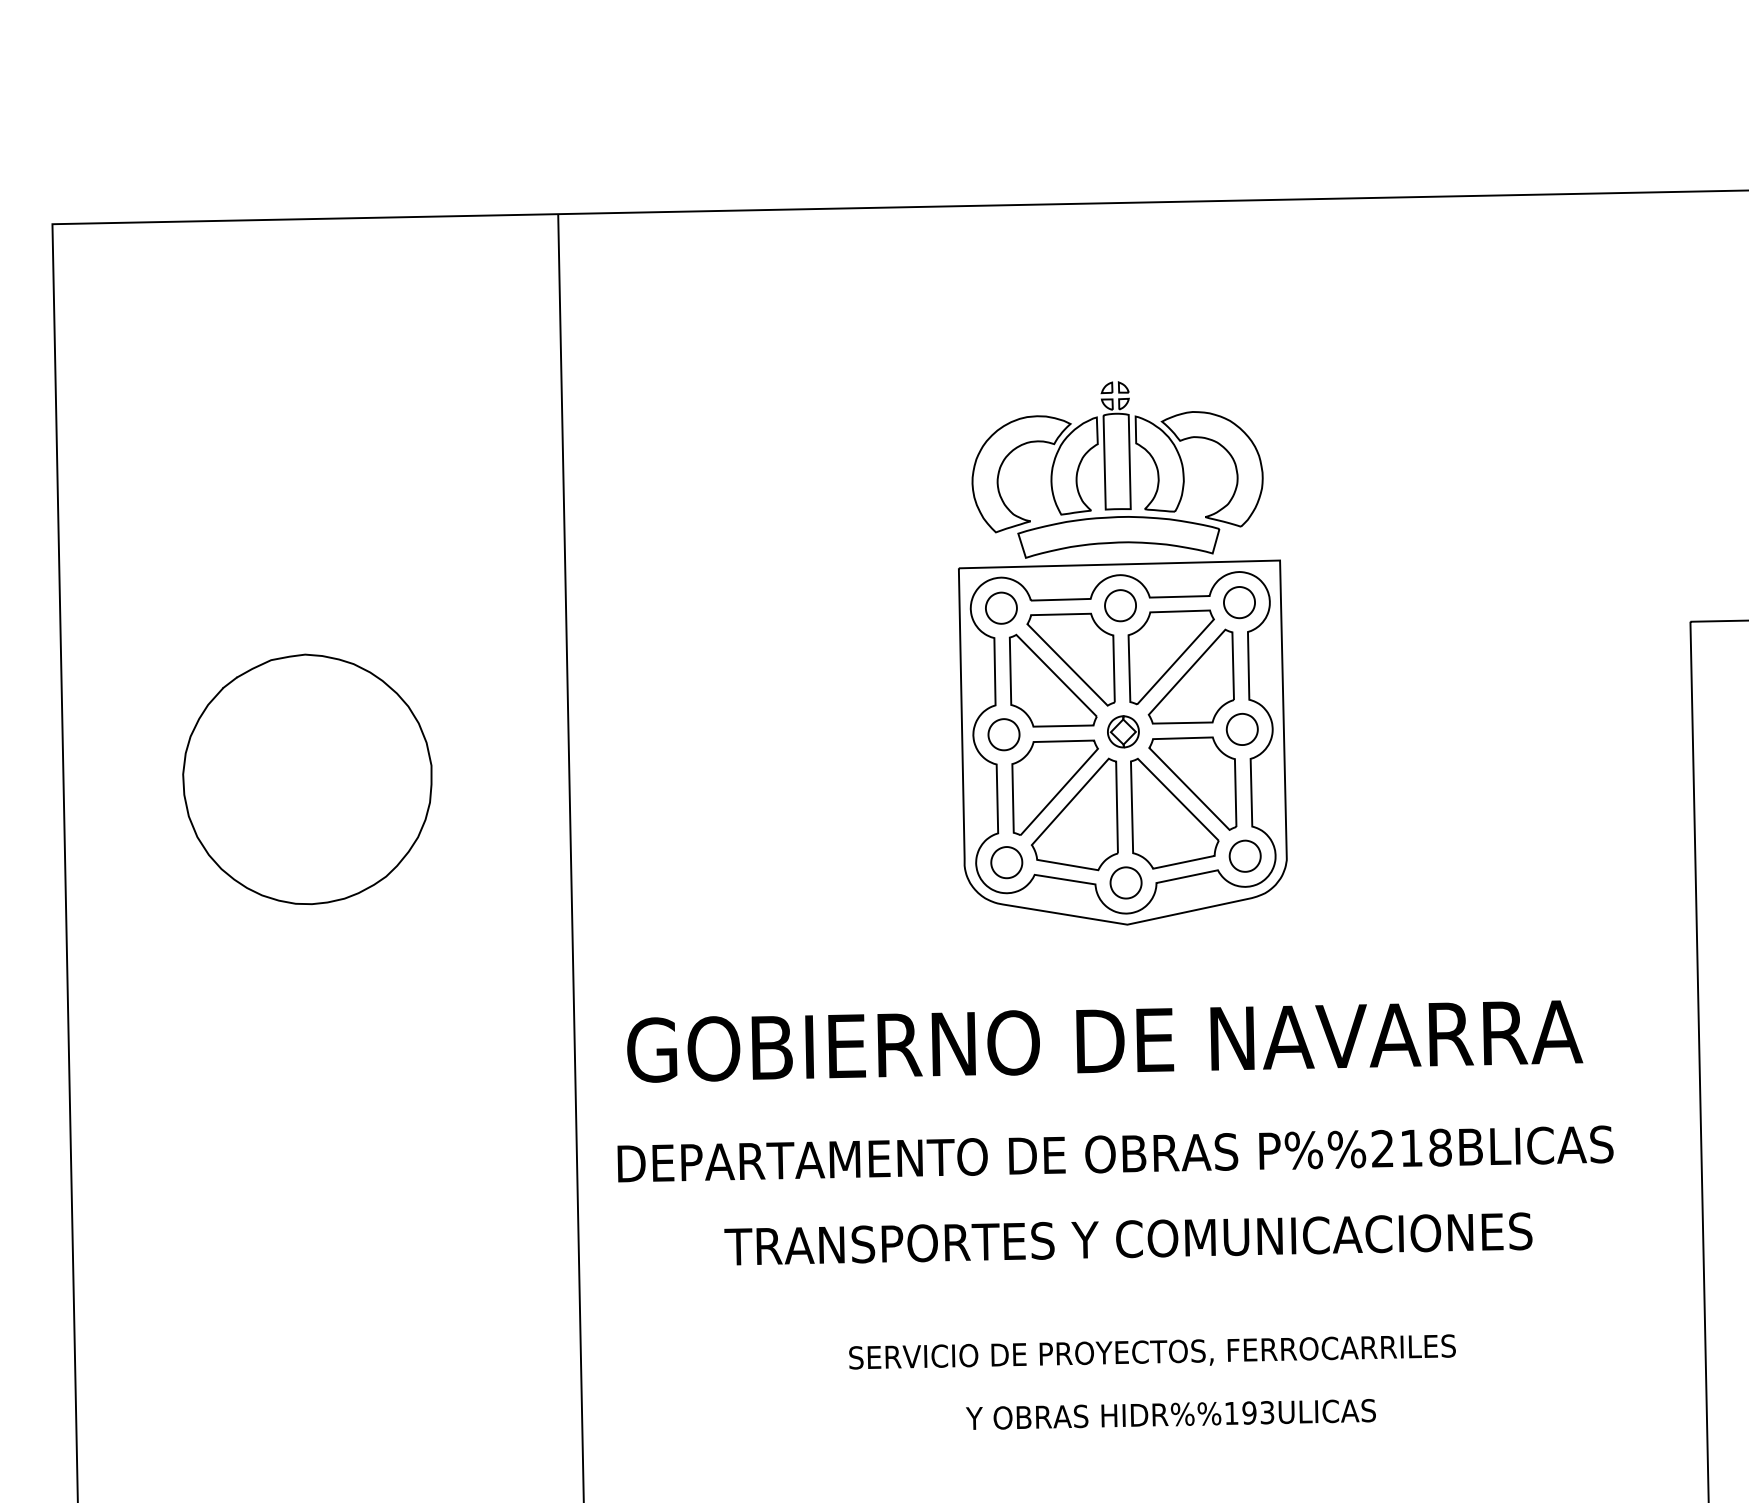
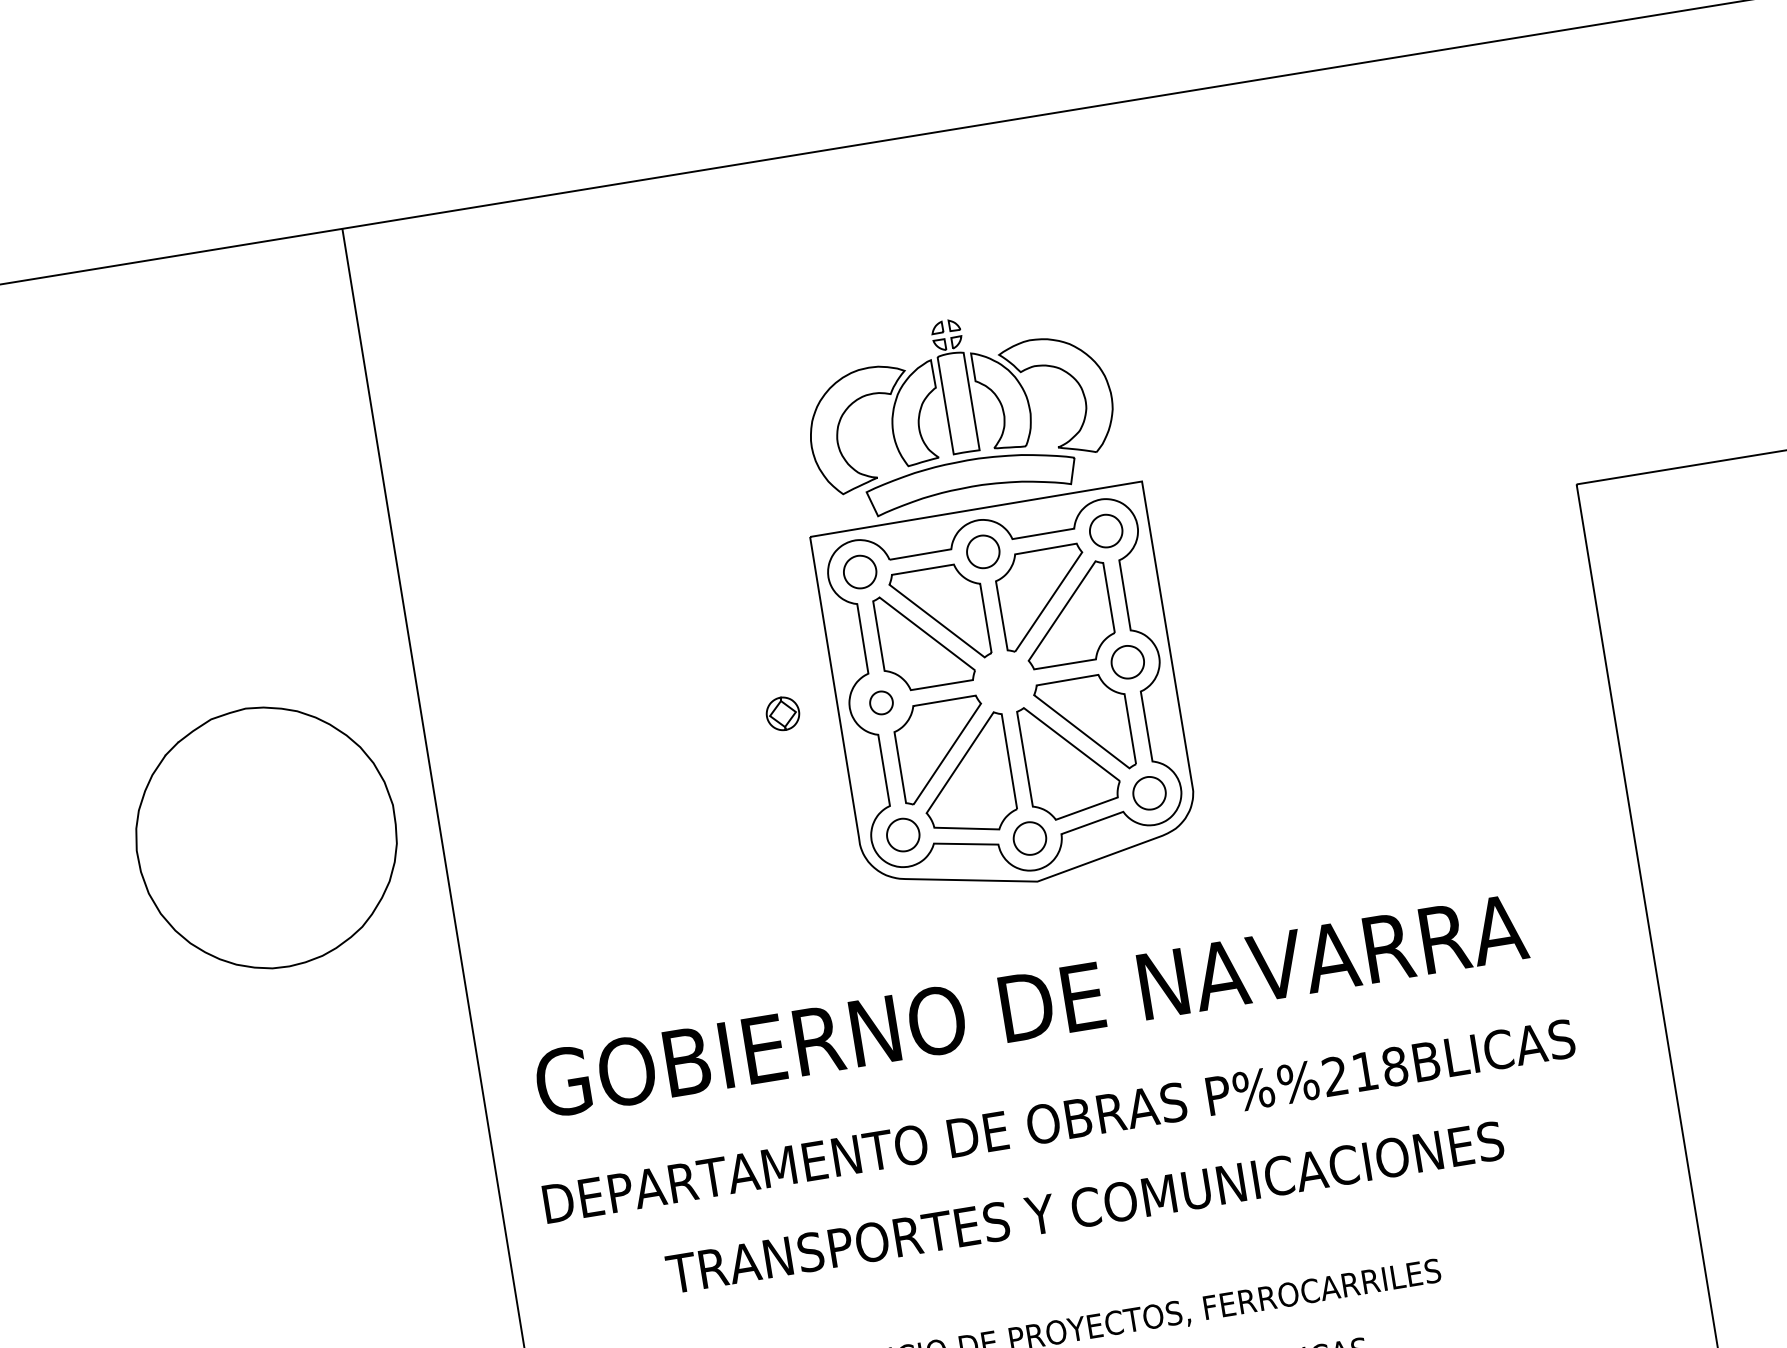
part: (1123, 731) -> (783, 713), moved
part: (1003, 734) -> (880, 702), size x0.7
part: (307, 779) -> (266, 837), moved

